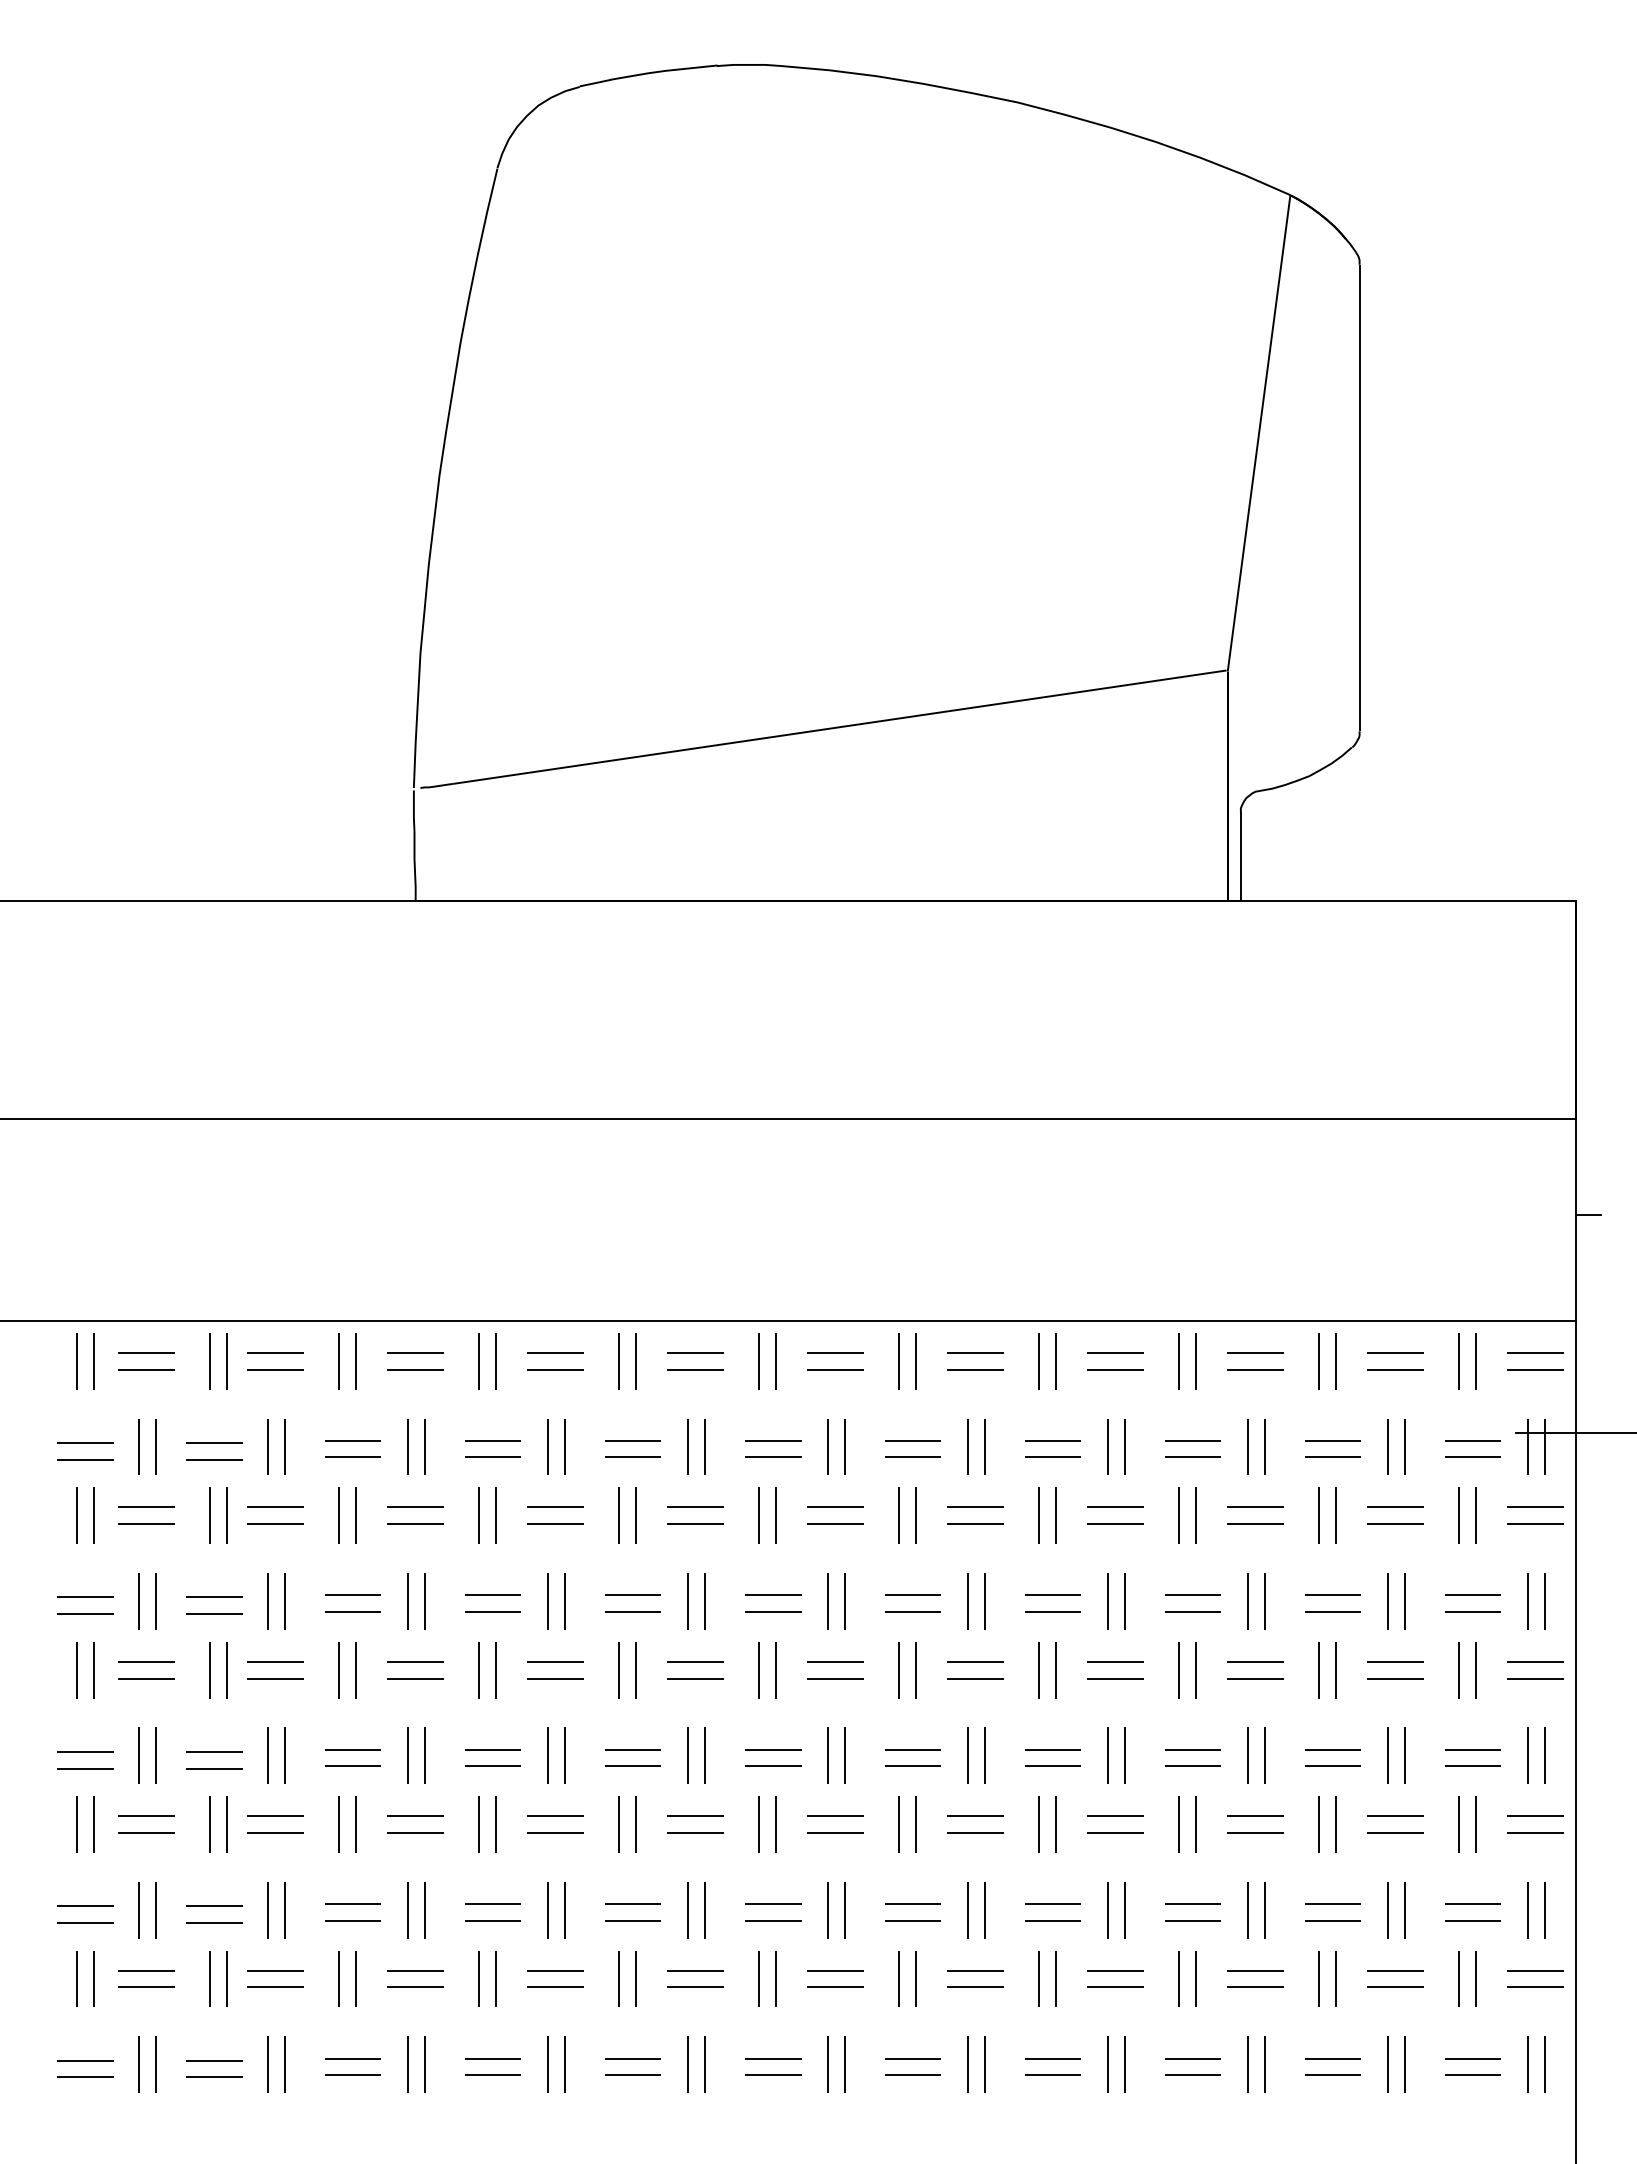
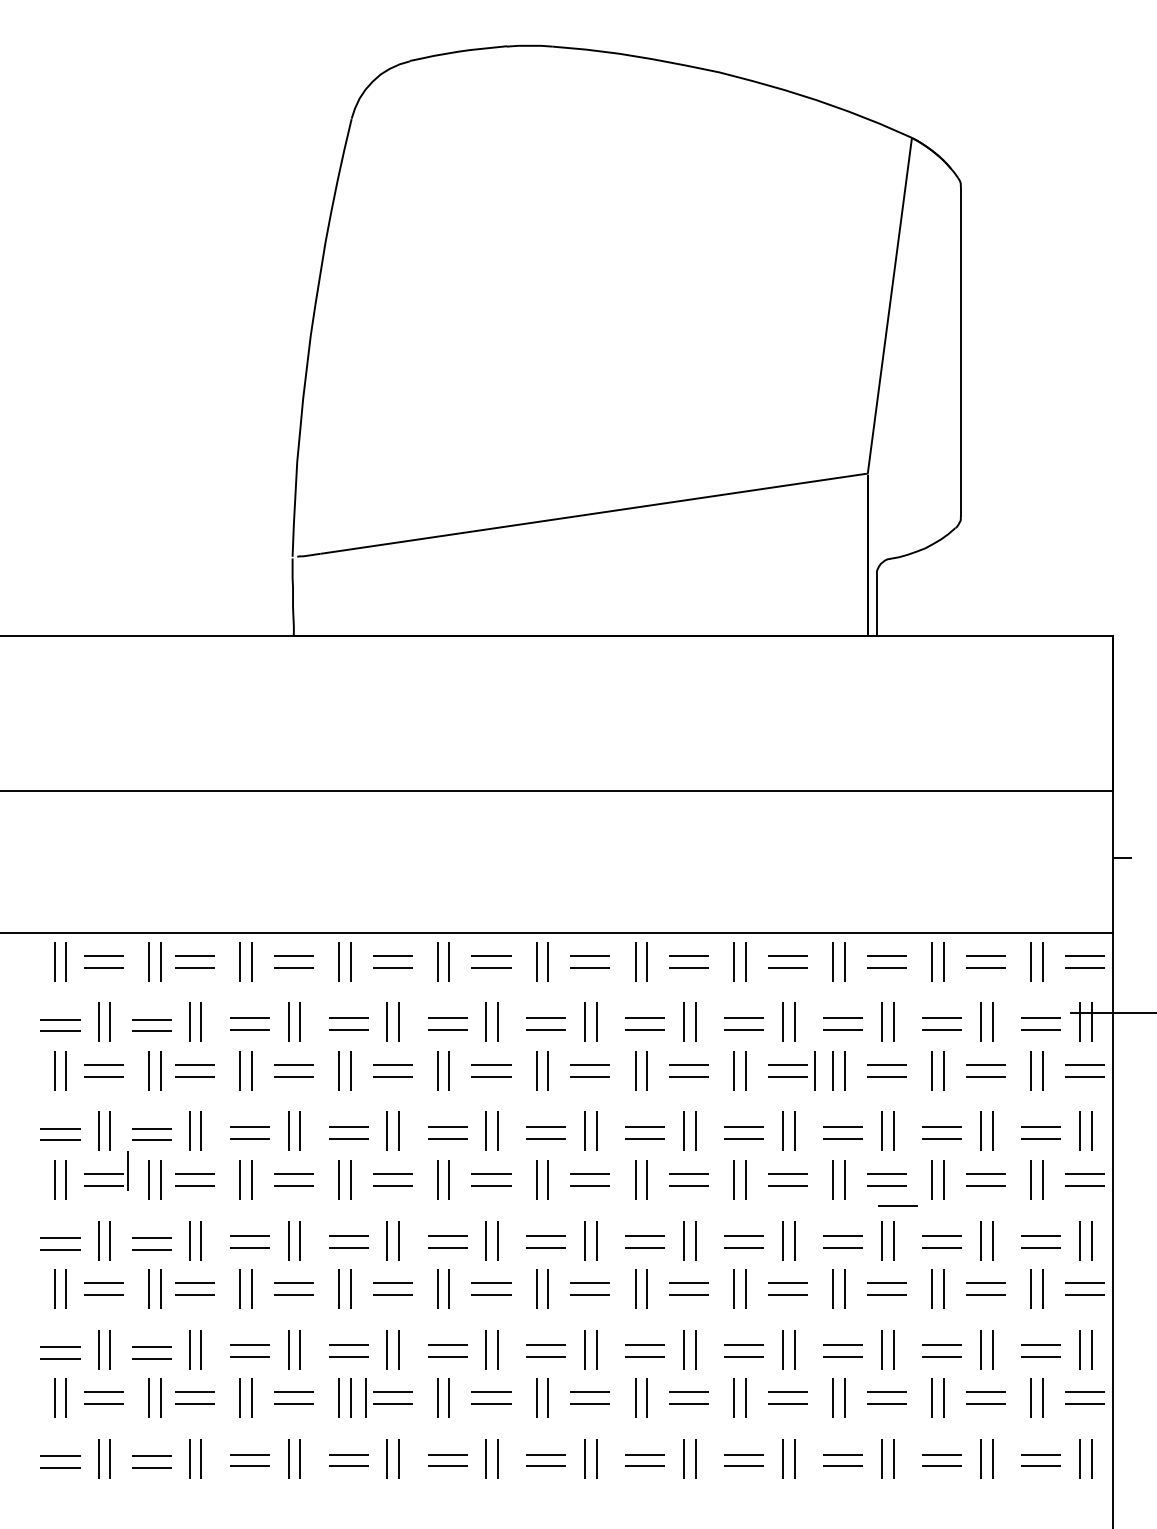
line: (1152, 1515) -> (814, 1070), added
line: (180, 1657) -> (127, 1171), added
line: (1270, 1705) -> (897, 1205), added
line: (516, 1978) -> (365, 1397), added

